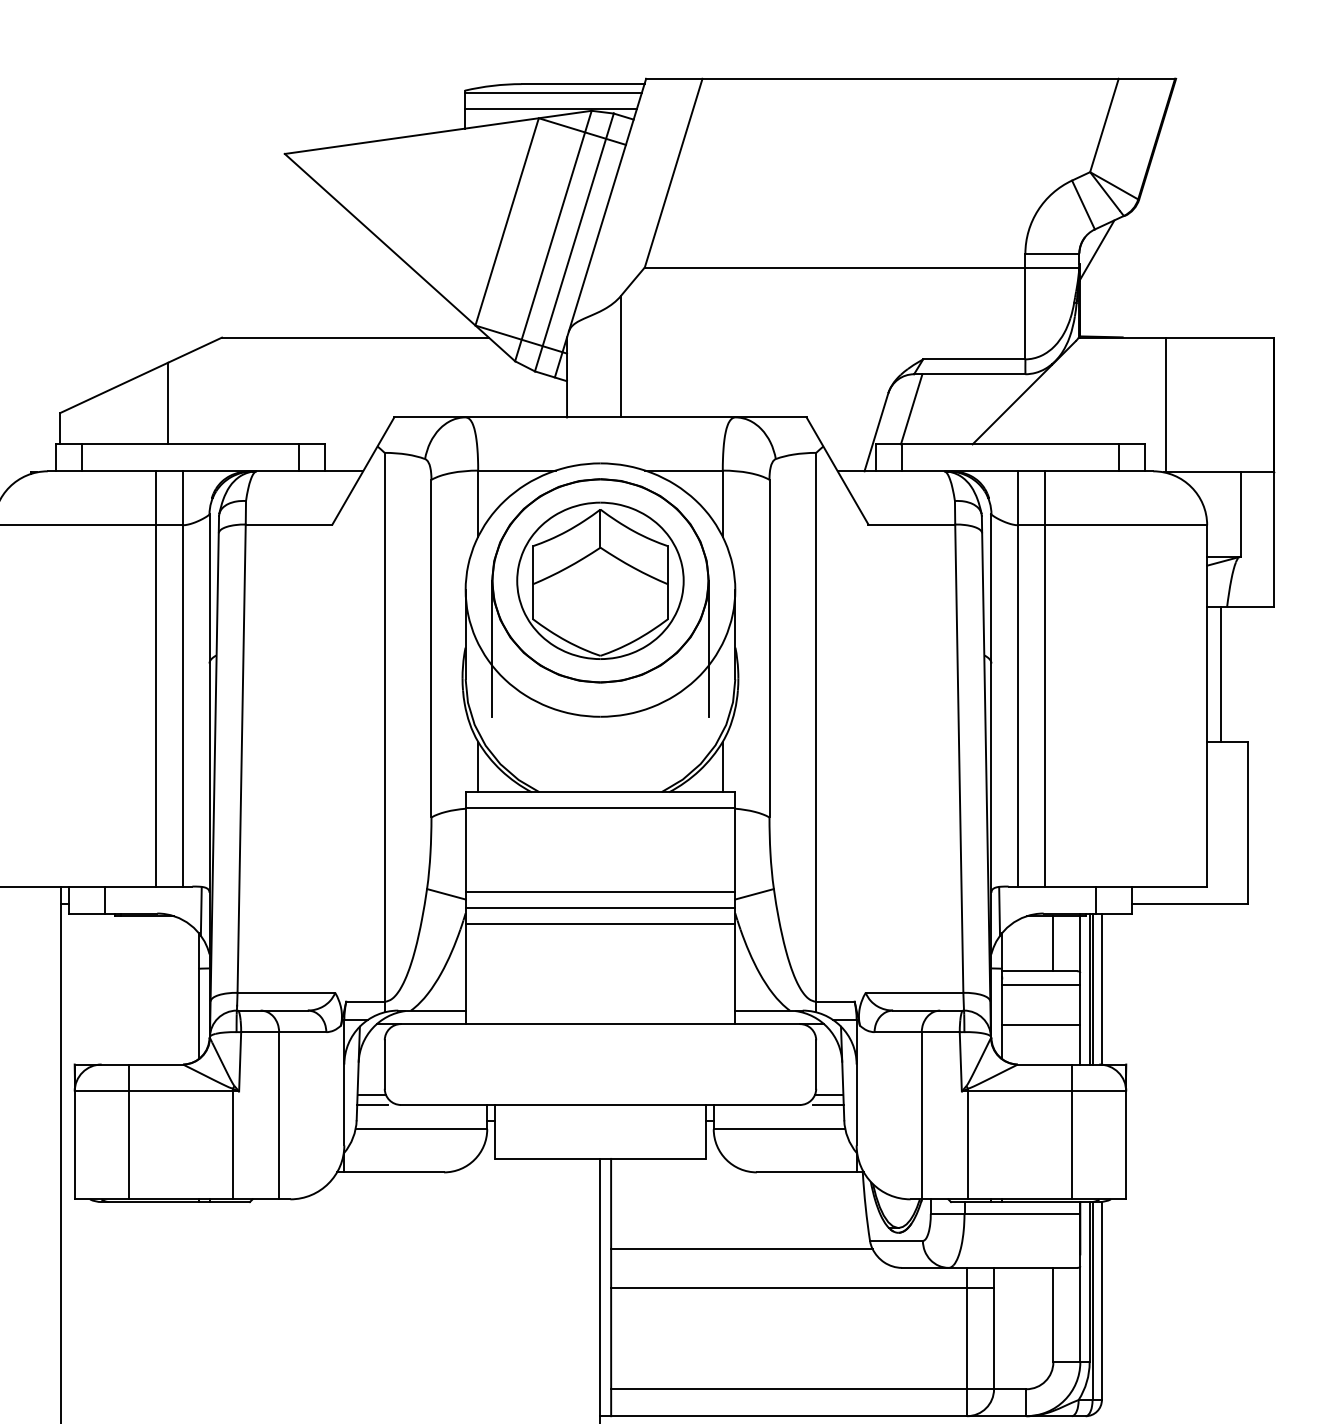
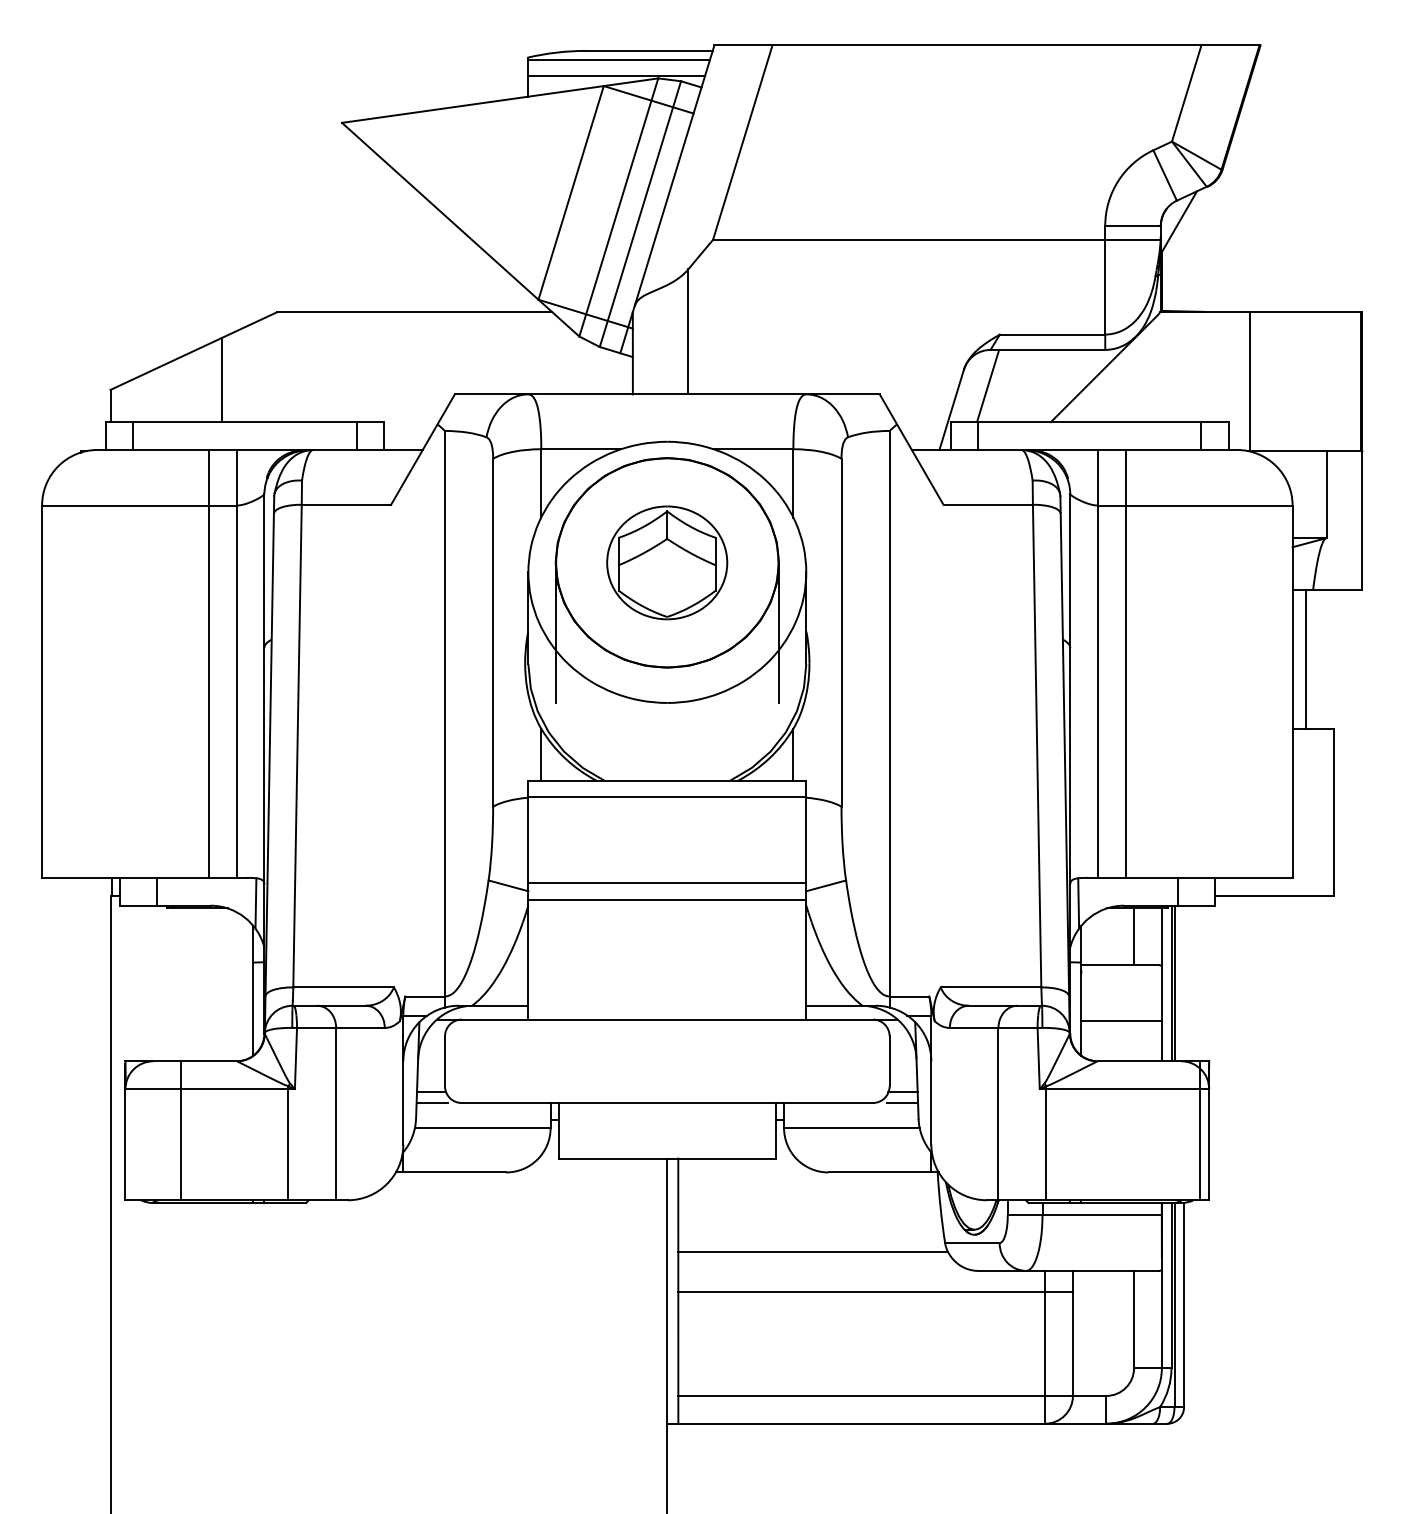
part: (599, 580) -> (666, 562), size x0.7
line: (600, 924) -> (667, 916), removed
line: (1041, 985) -> (1121, 979), removed
line: (1102, 989) -> (1184, 983), removed
line: (1072, 1131) -> (1199, 1130), moved

